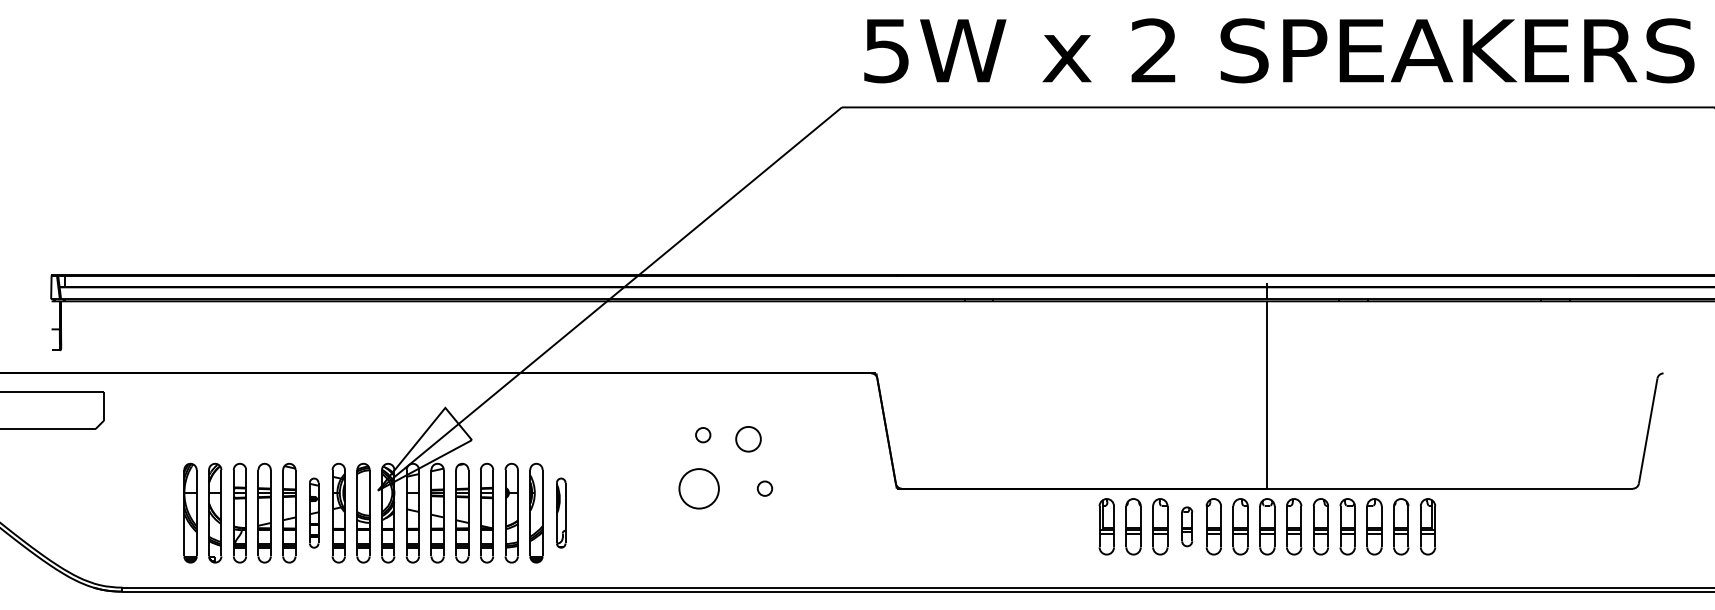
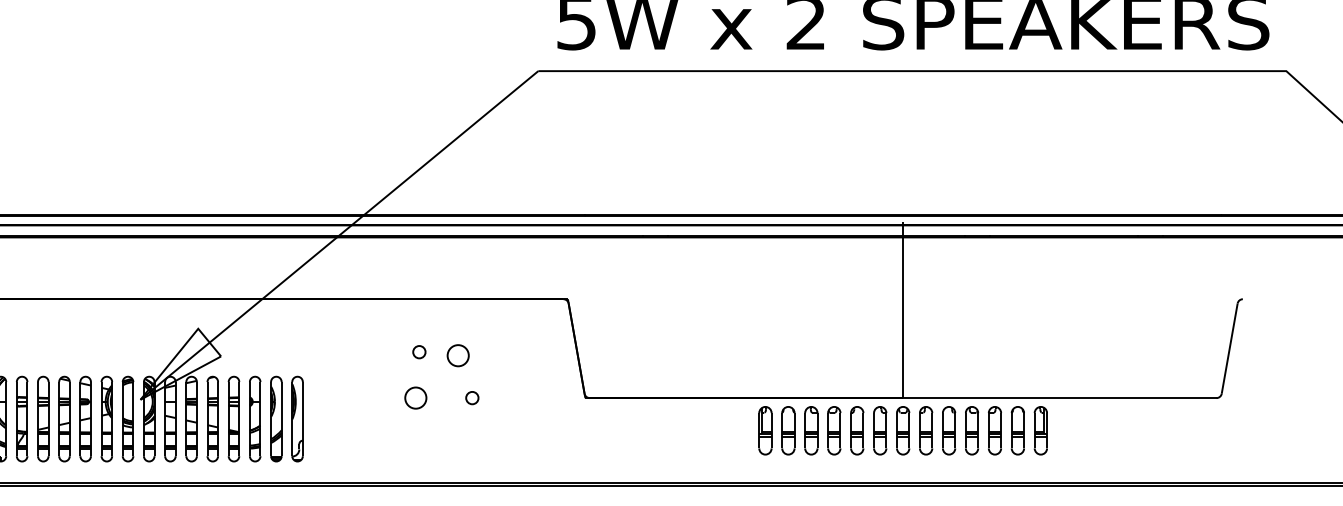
circle: (698, 488) -> (415, 397), size x0.62
part: (314, 512) -> (86, 418), size x1.43
part: (561, 512) -> (297, 418), size x1.43
part: (1187, 526) -> (834, 430), size x1.43

